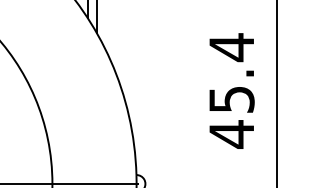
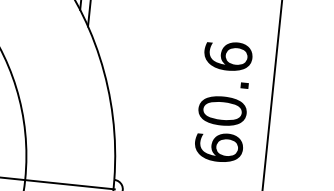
text: (231, 90) -> (223, 101), 45.4 -> 60.6

